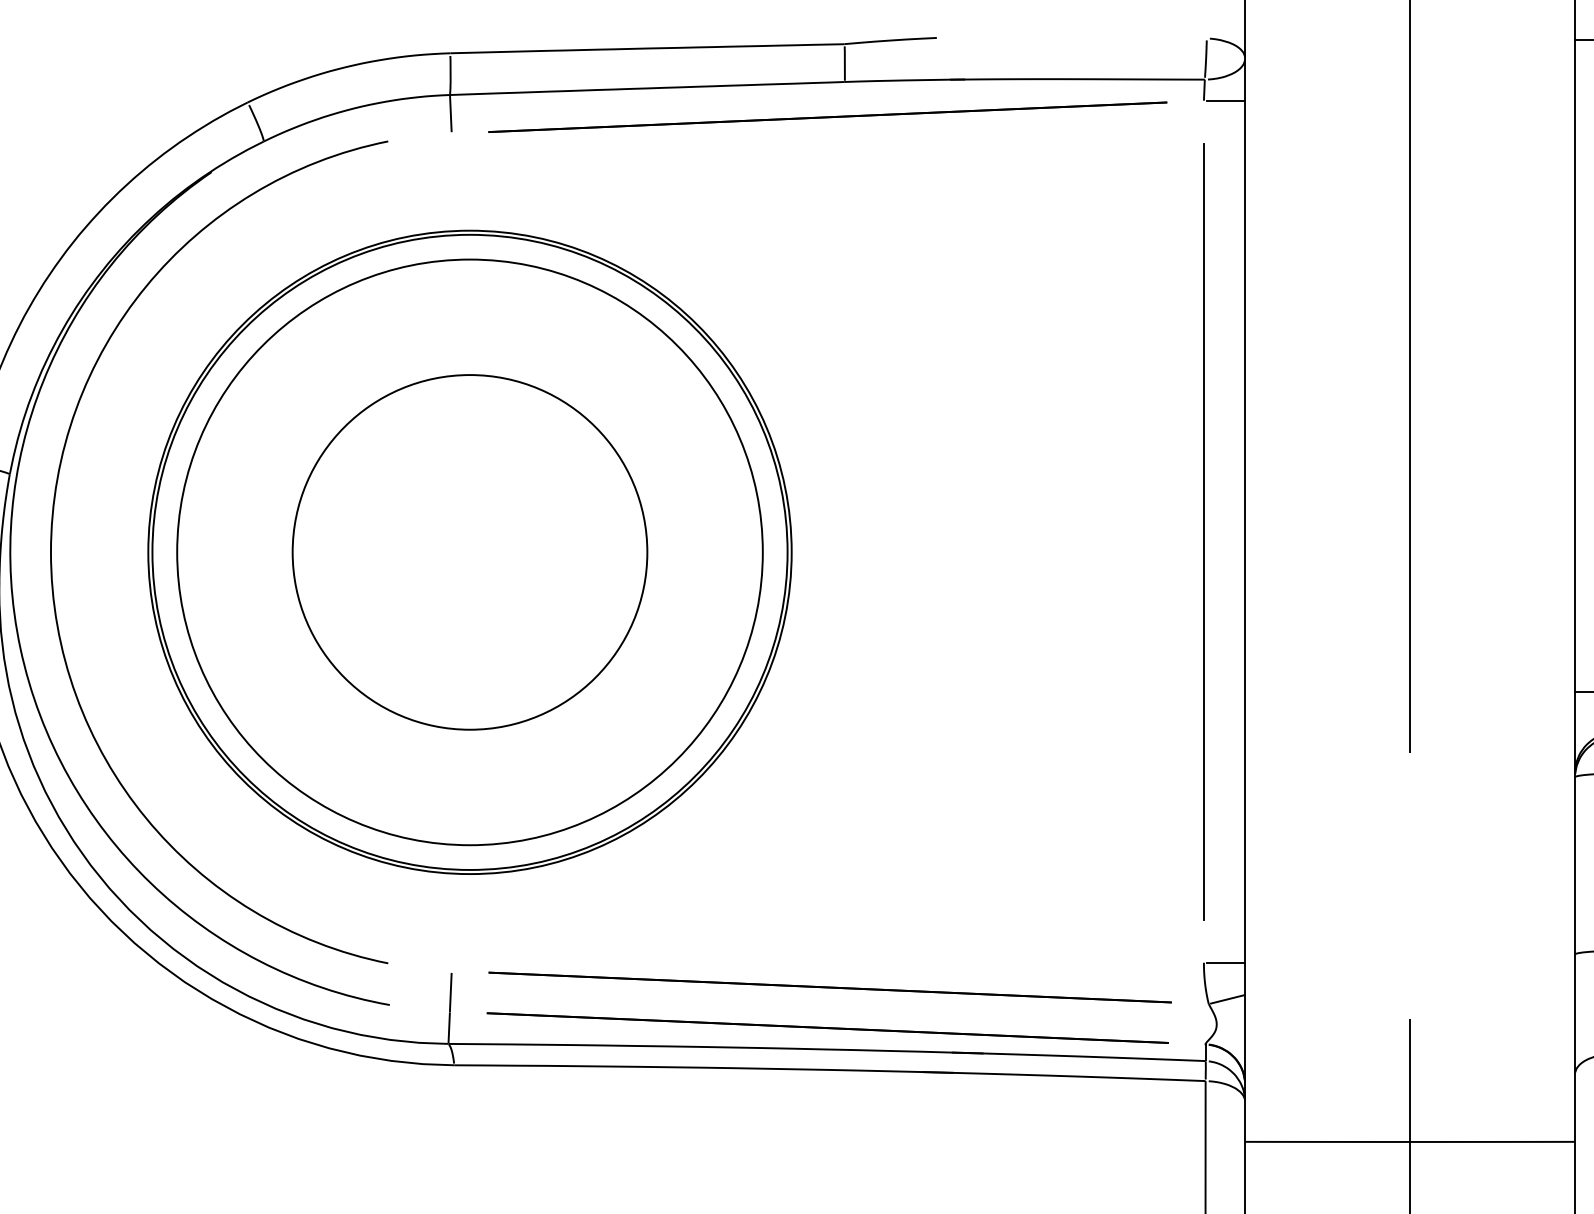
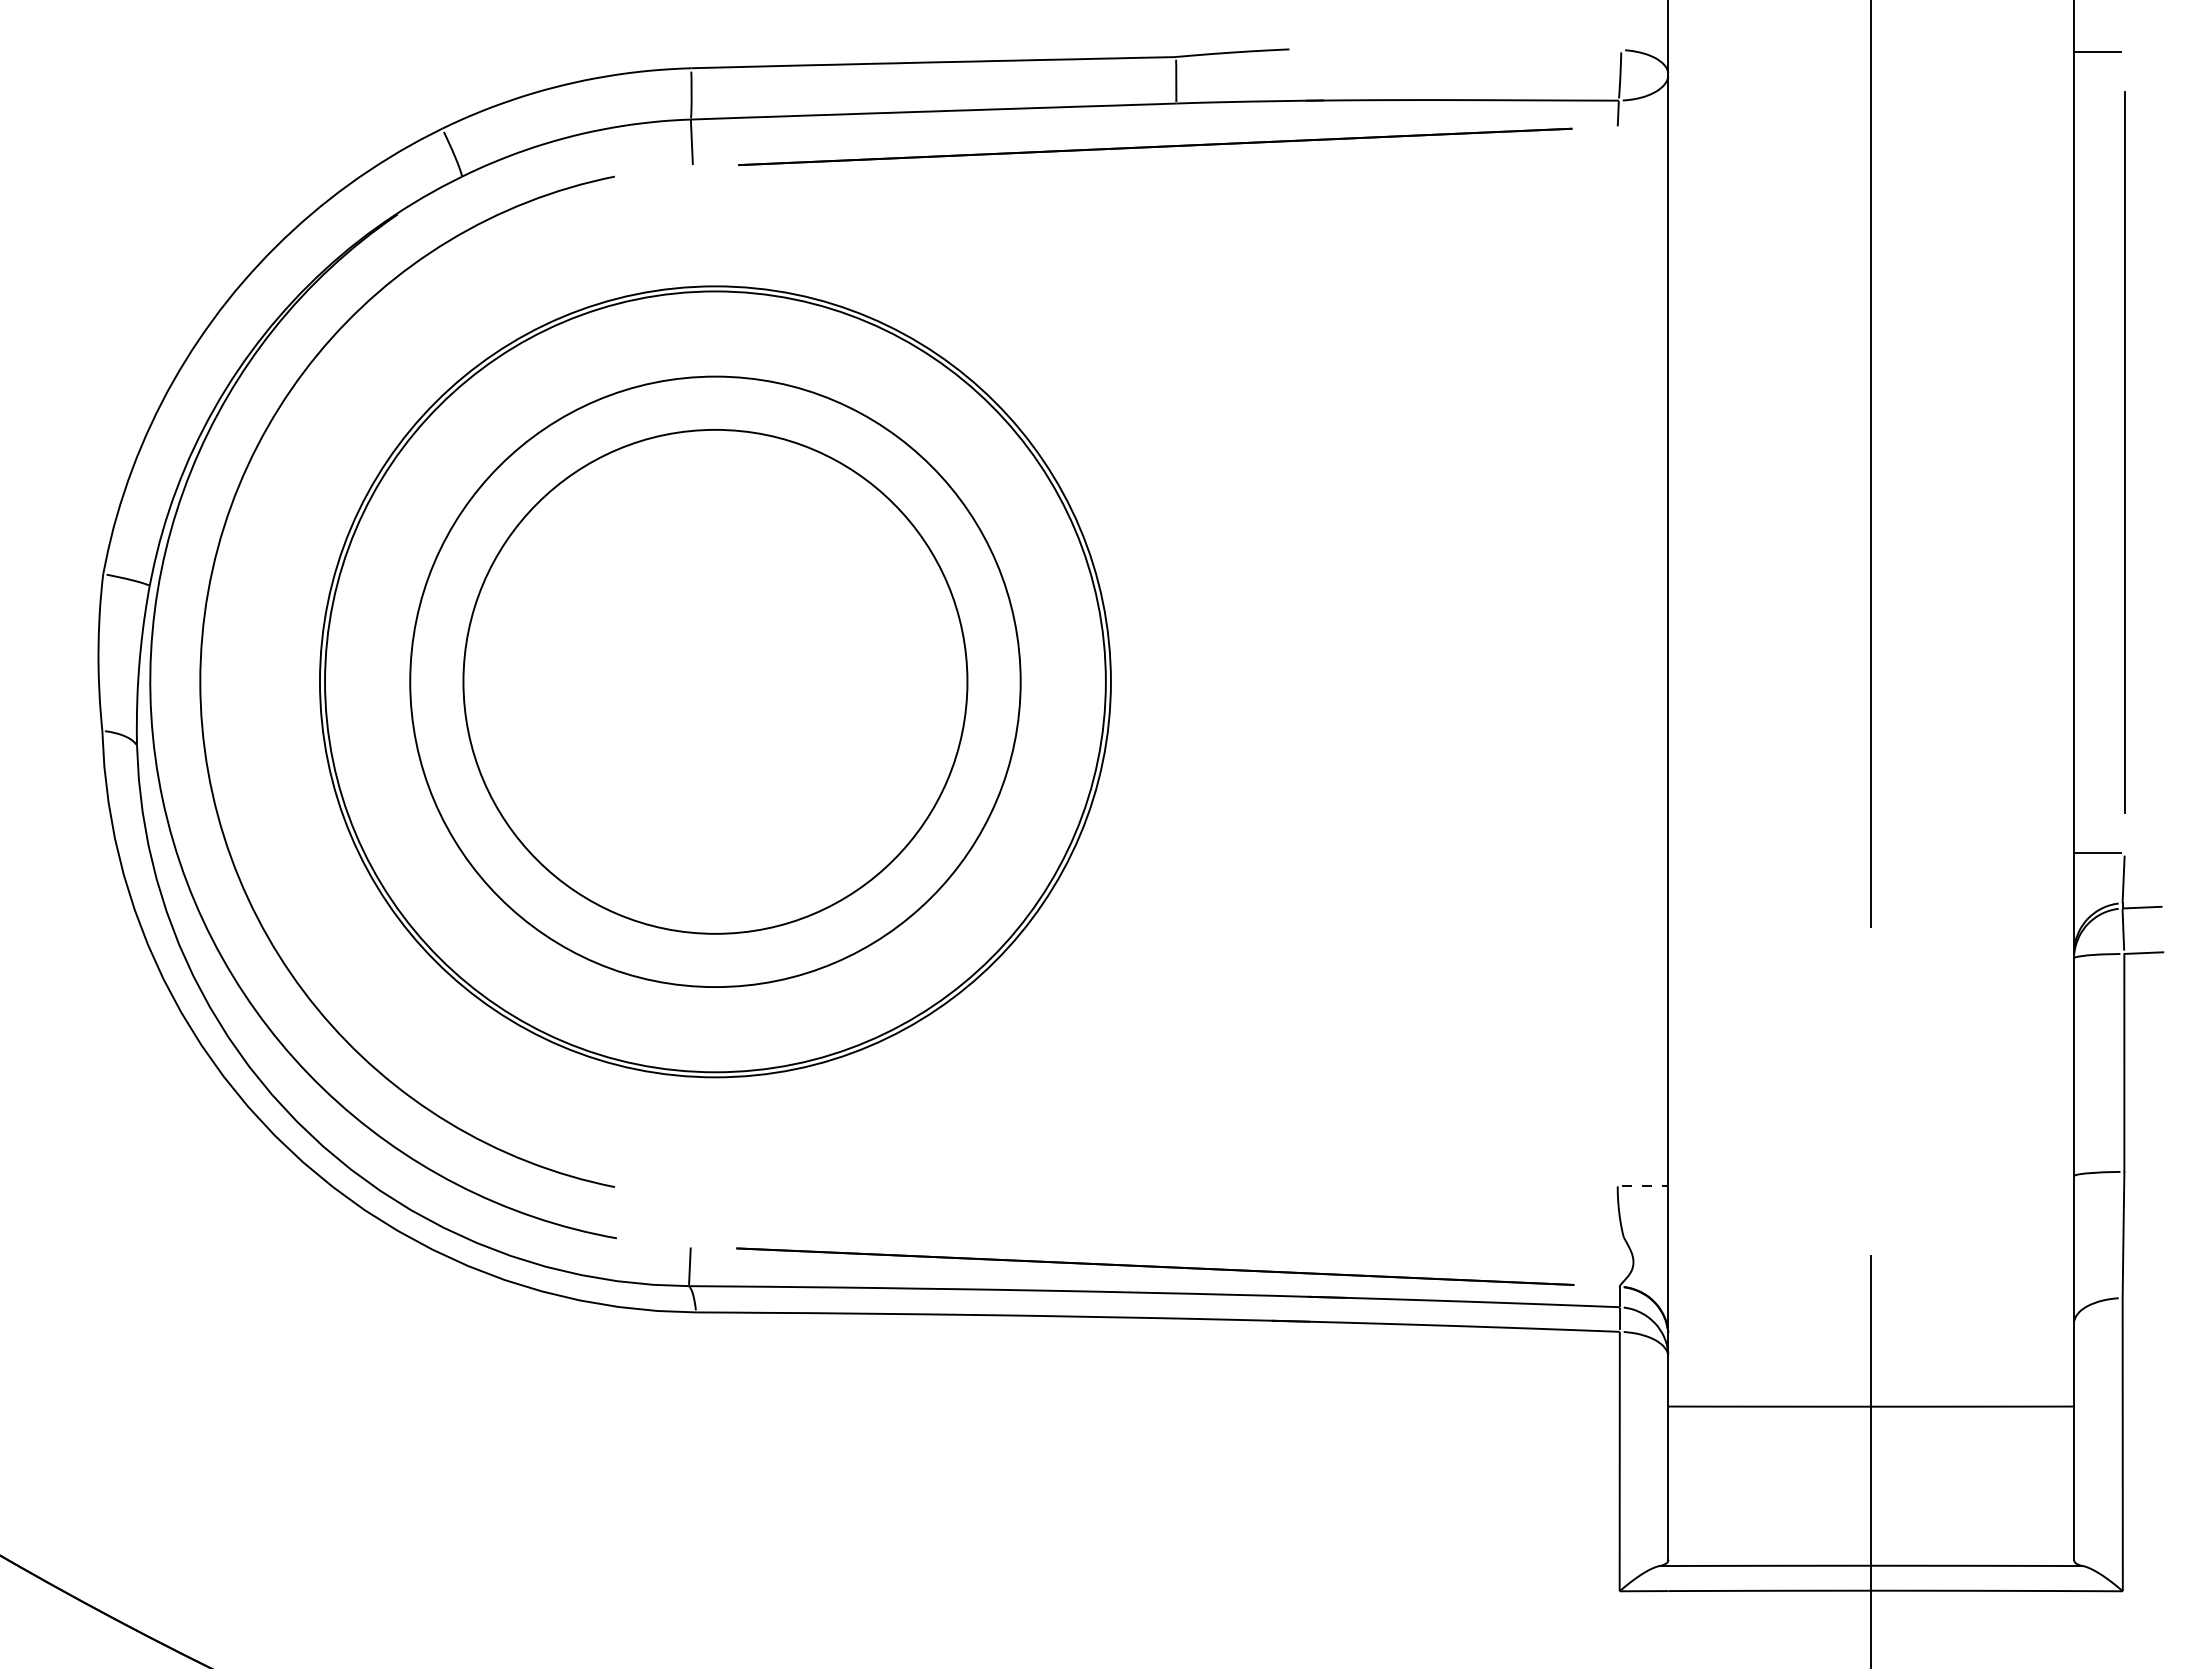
line: (1225, 100) -> (1644, 126), removed
line: (1203, 531) -> (1617, 656), removed
circle: (470, 552) -> (715, 681), size x0.7
circle: (470, 552) -> (715, 681), size x1.4
line: (1226, 962) -> (1645, 1186), solid -> dashed
line: (830, 987) -> (1158, 1216), removed
line: (450, 992) -> (691, 1222), removed
line: (1227, 999) -> (1646, 1231), removed

